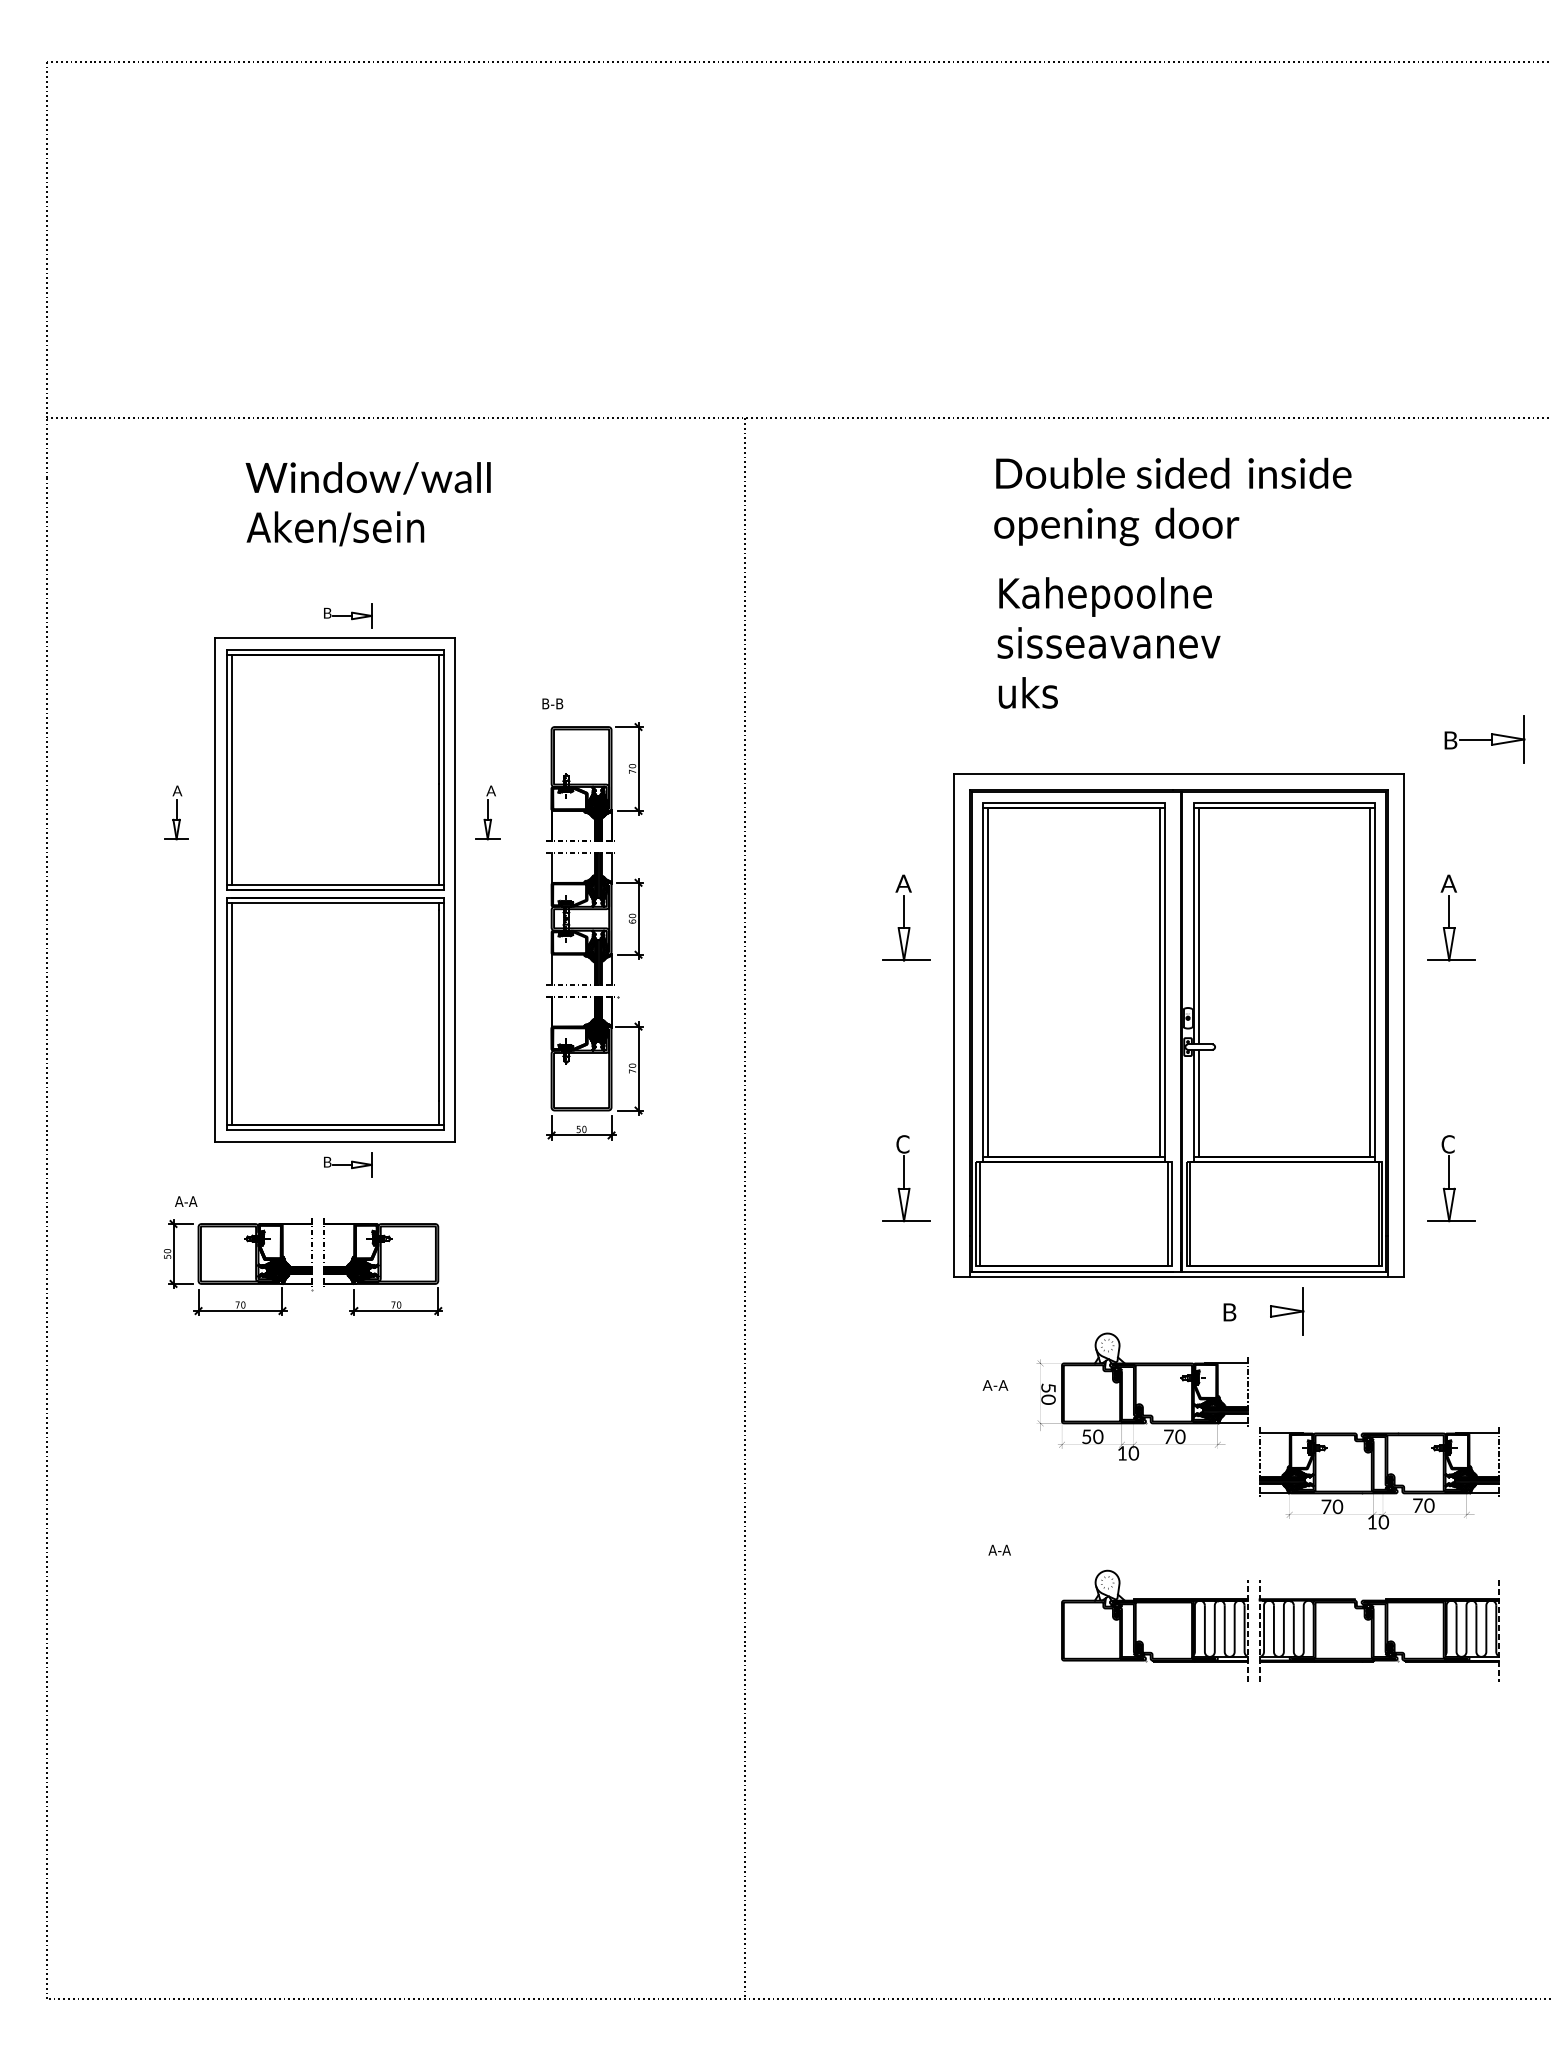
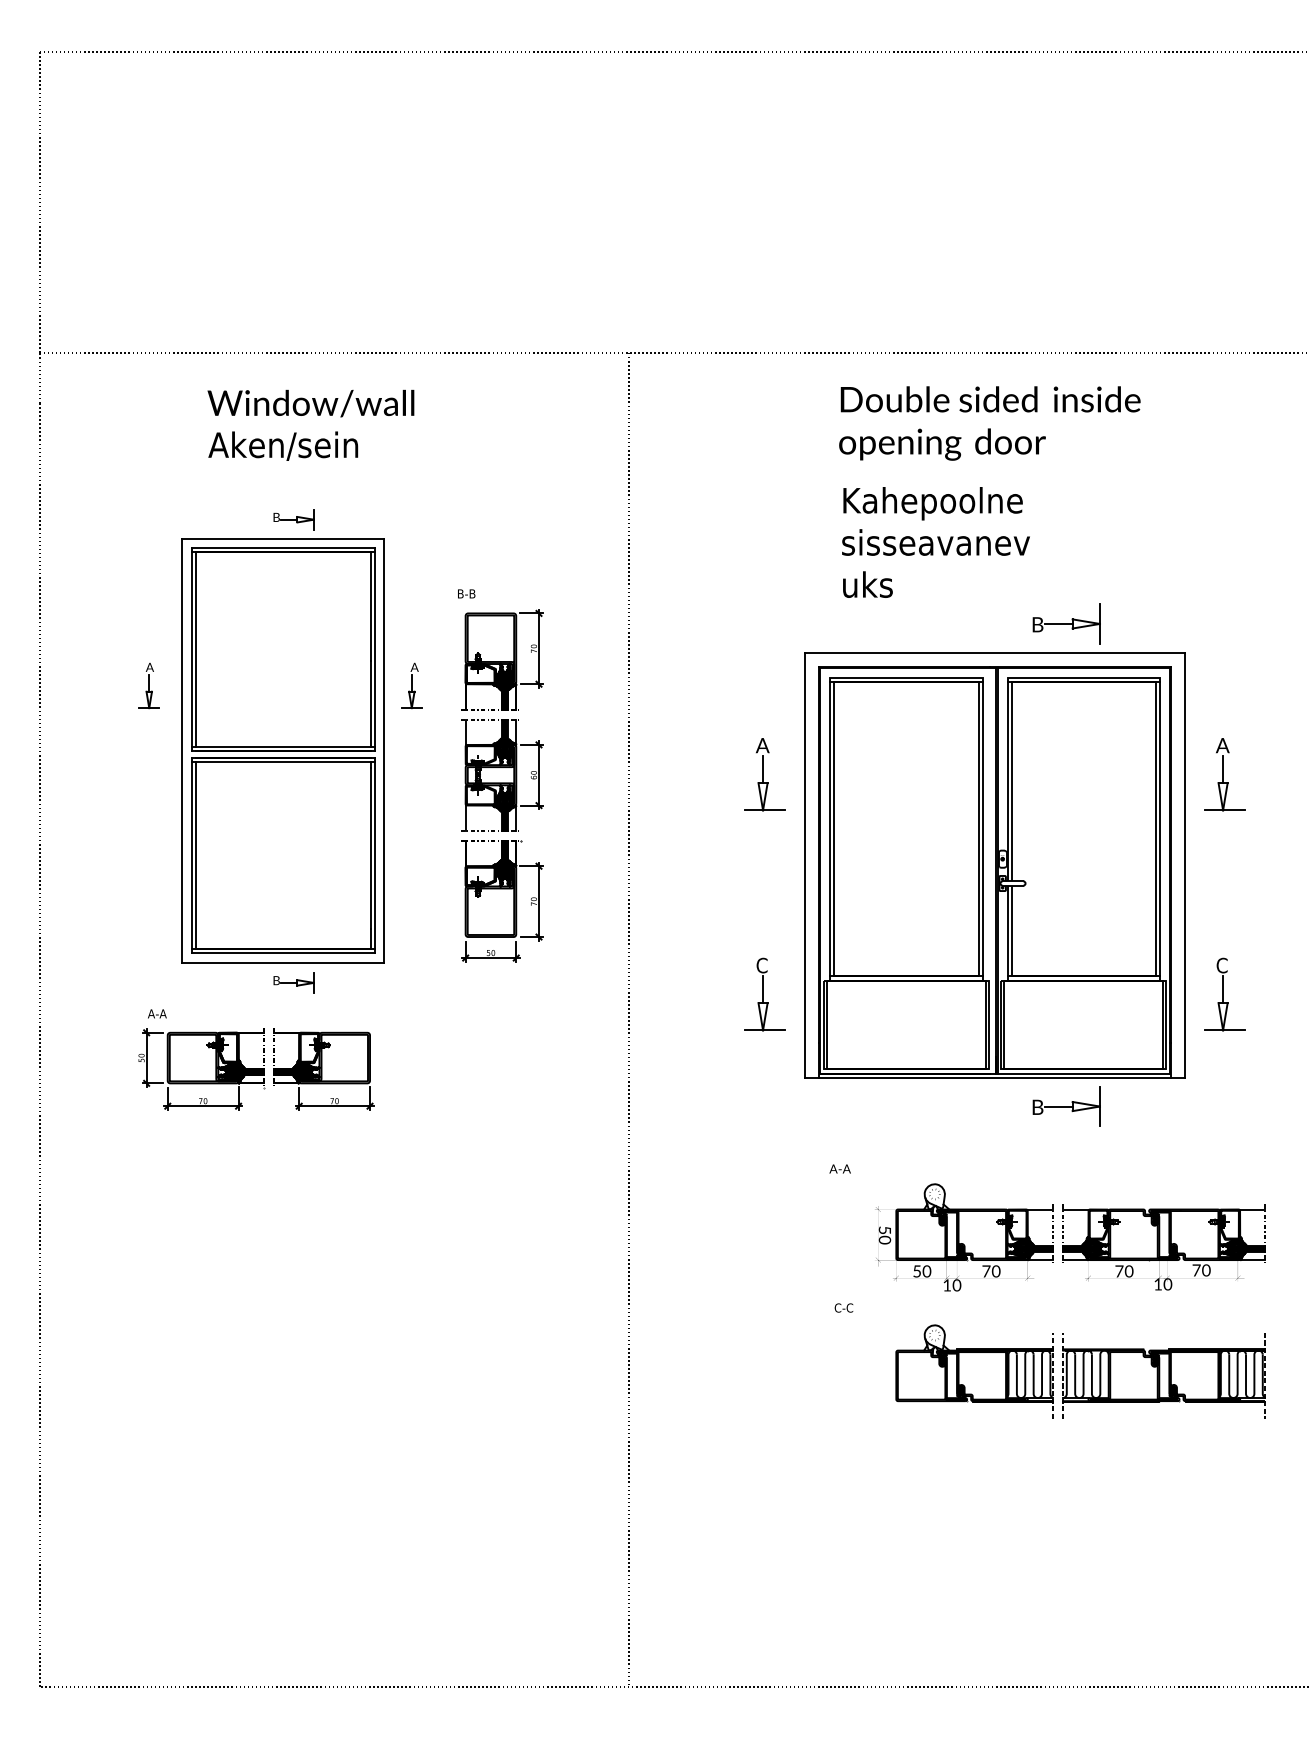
part: (1484, 739) -> (1066, 623), moved
line: (1254, 1311) -> (1058, 1106), added
part: (1142, 1396) -> (964, 1237), moved
text: (999, 1549) -> (843, 1307), A-A -> C-C

